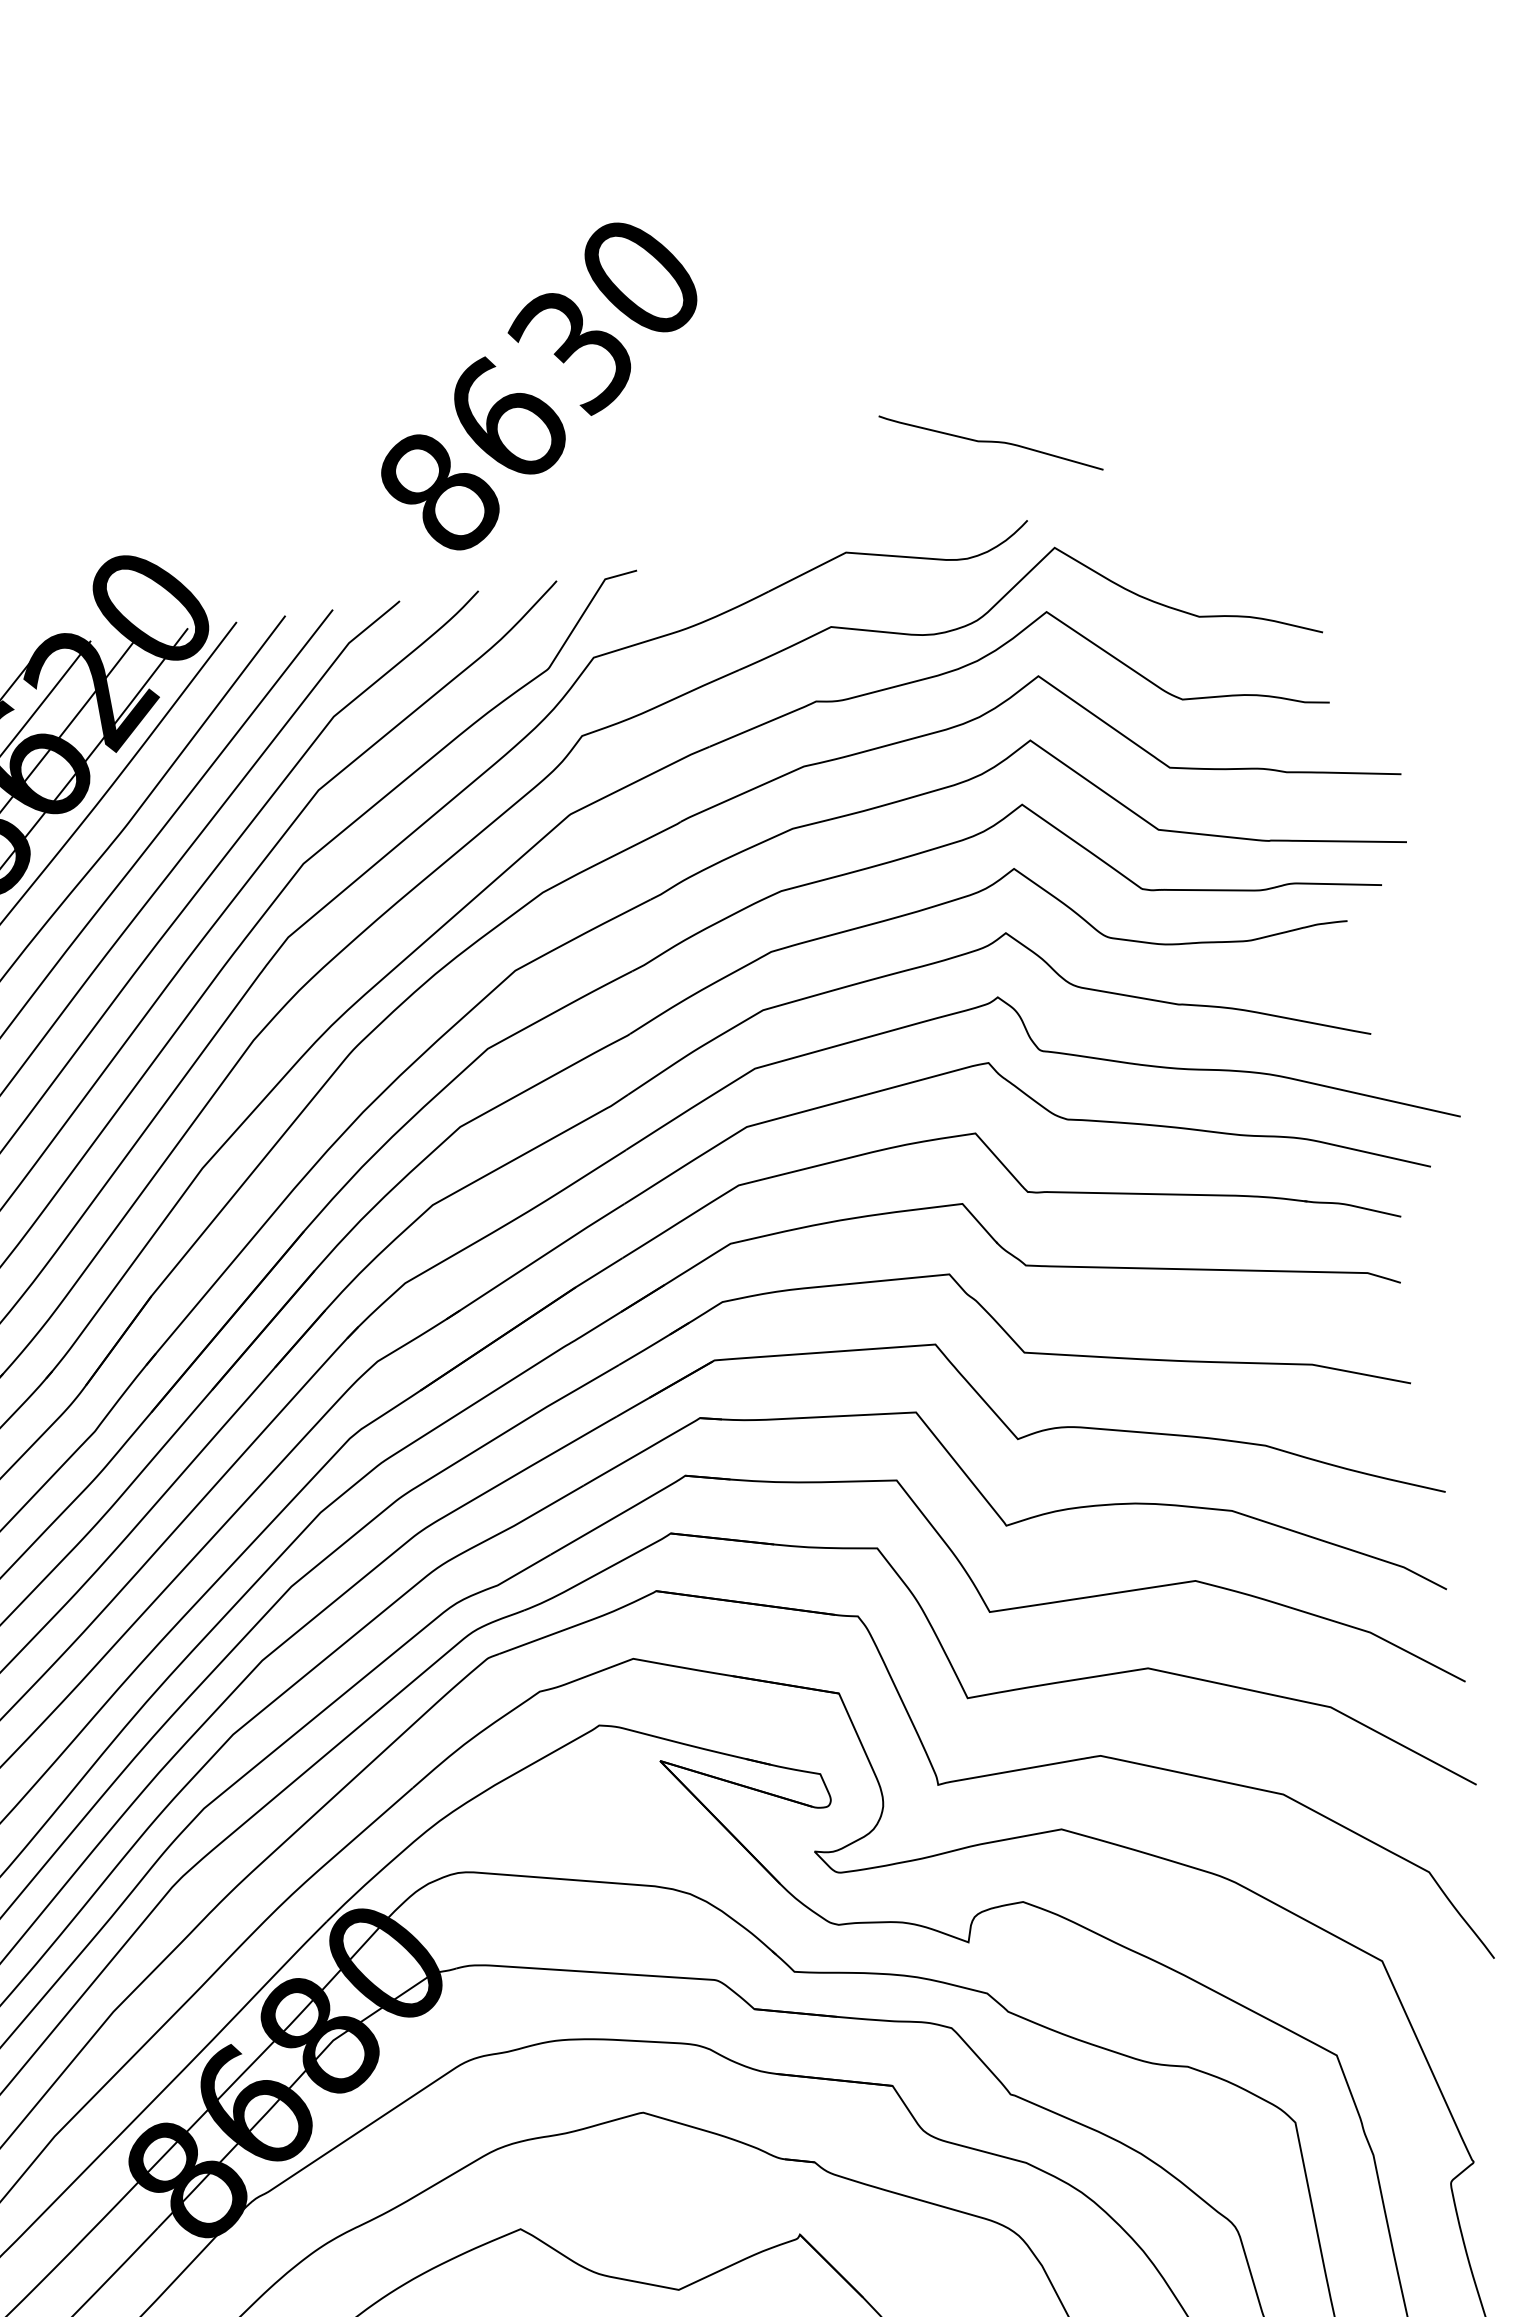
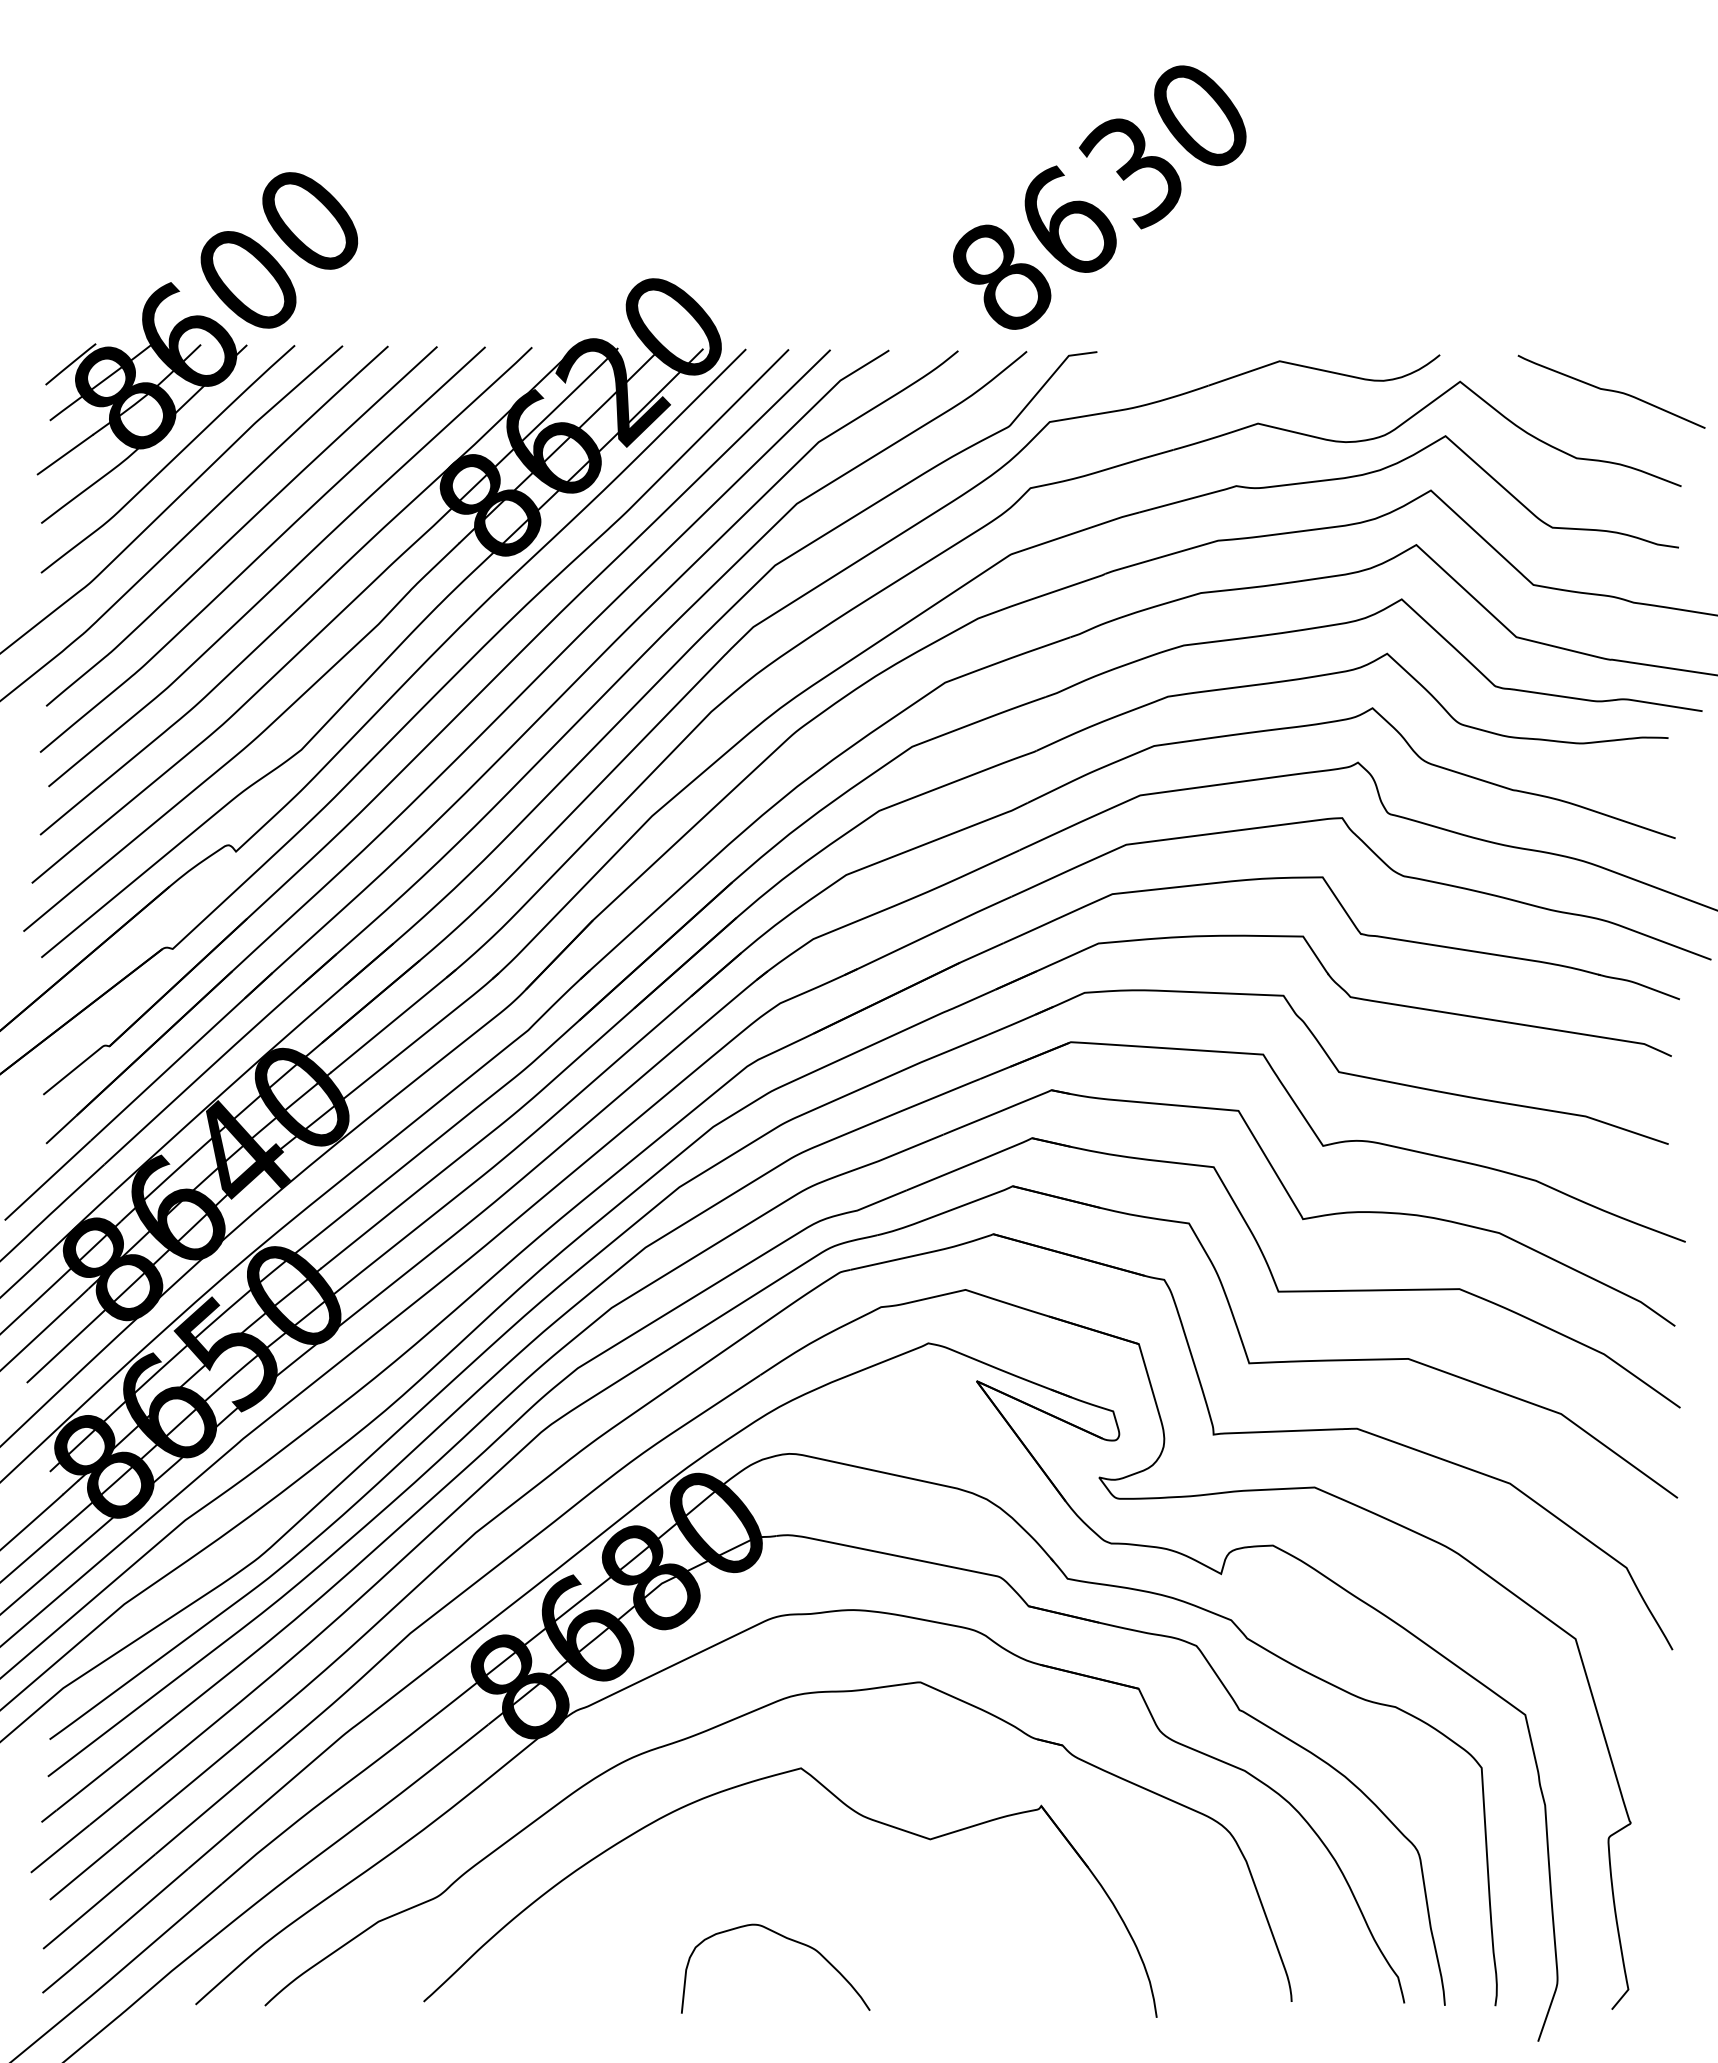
text: (538, 386) -> (1099, 197), moved
curve: (990, 442) -> (1611, 391), moved

